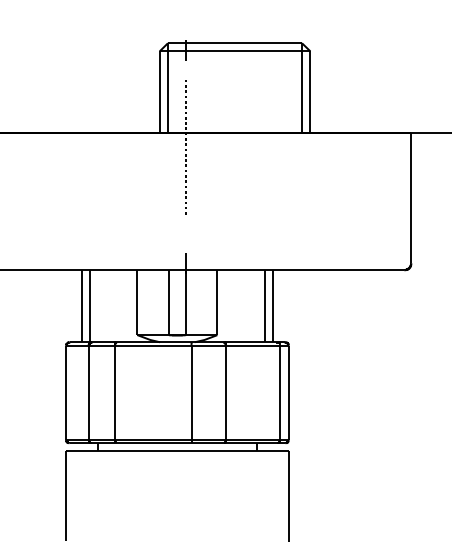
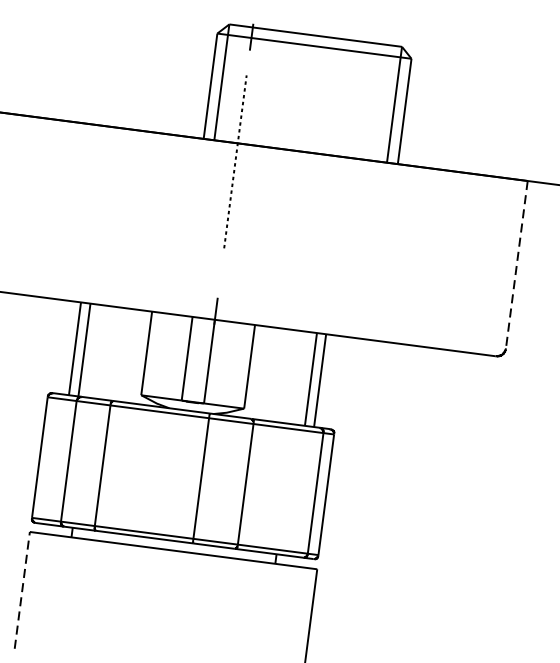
line: (411, 198) -> (517, 265), solid -> dashed
line: (65, 495) -> (21, 589), solid -> dashed

